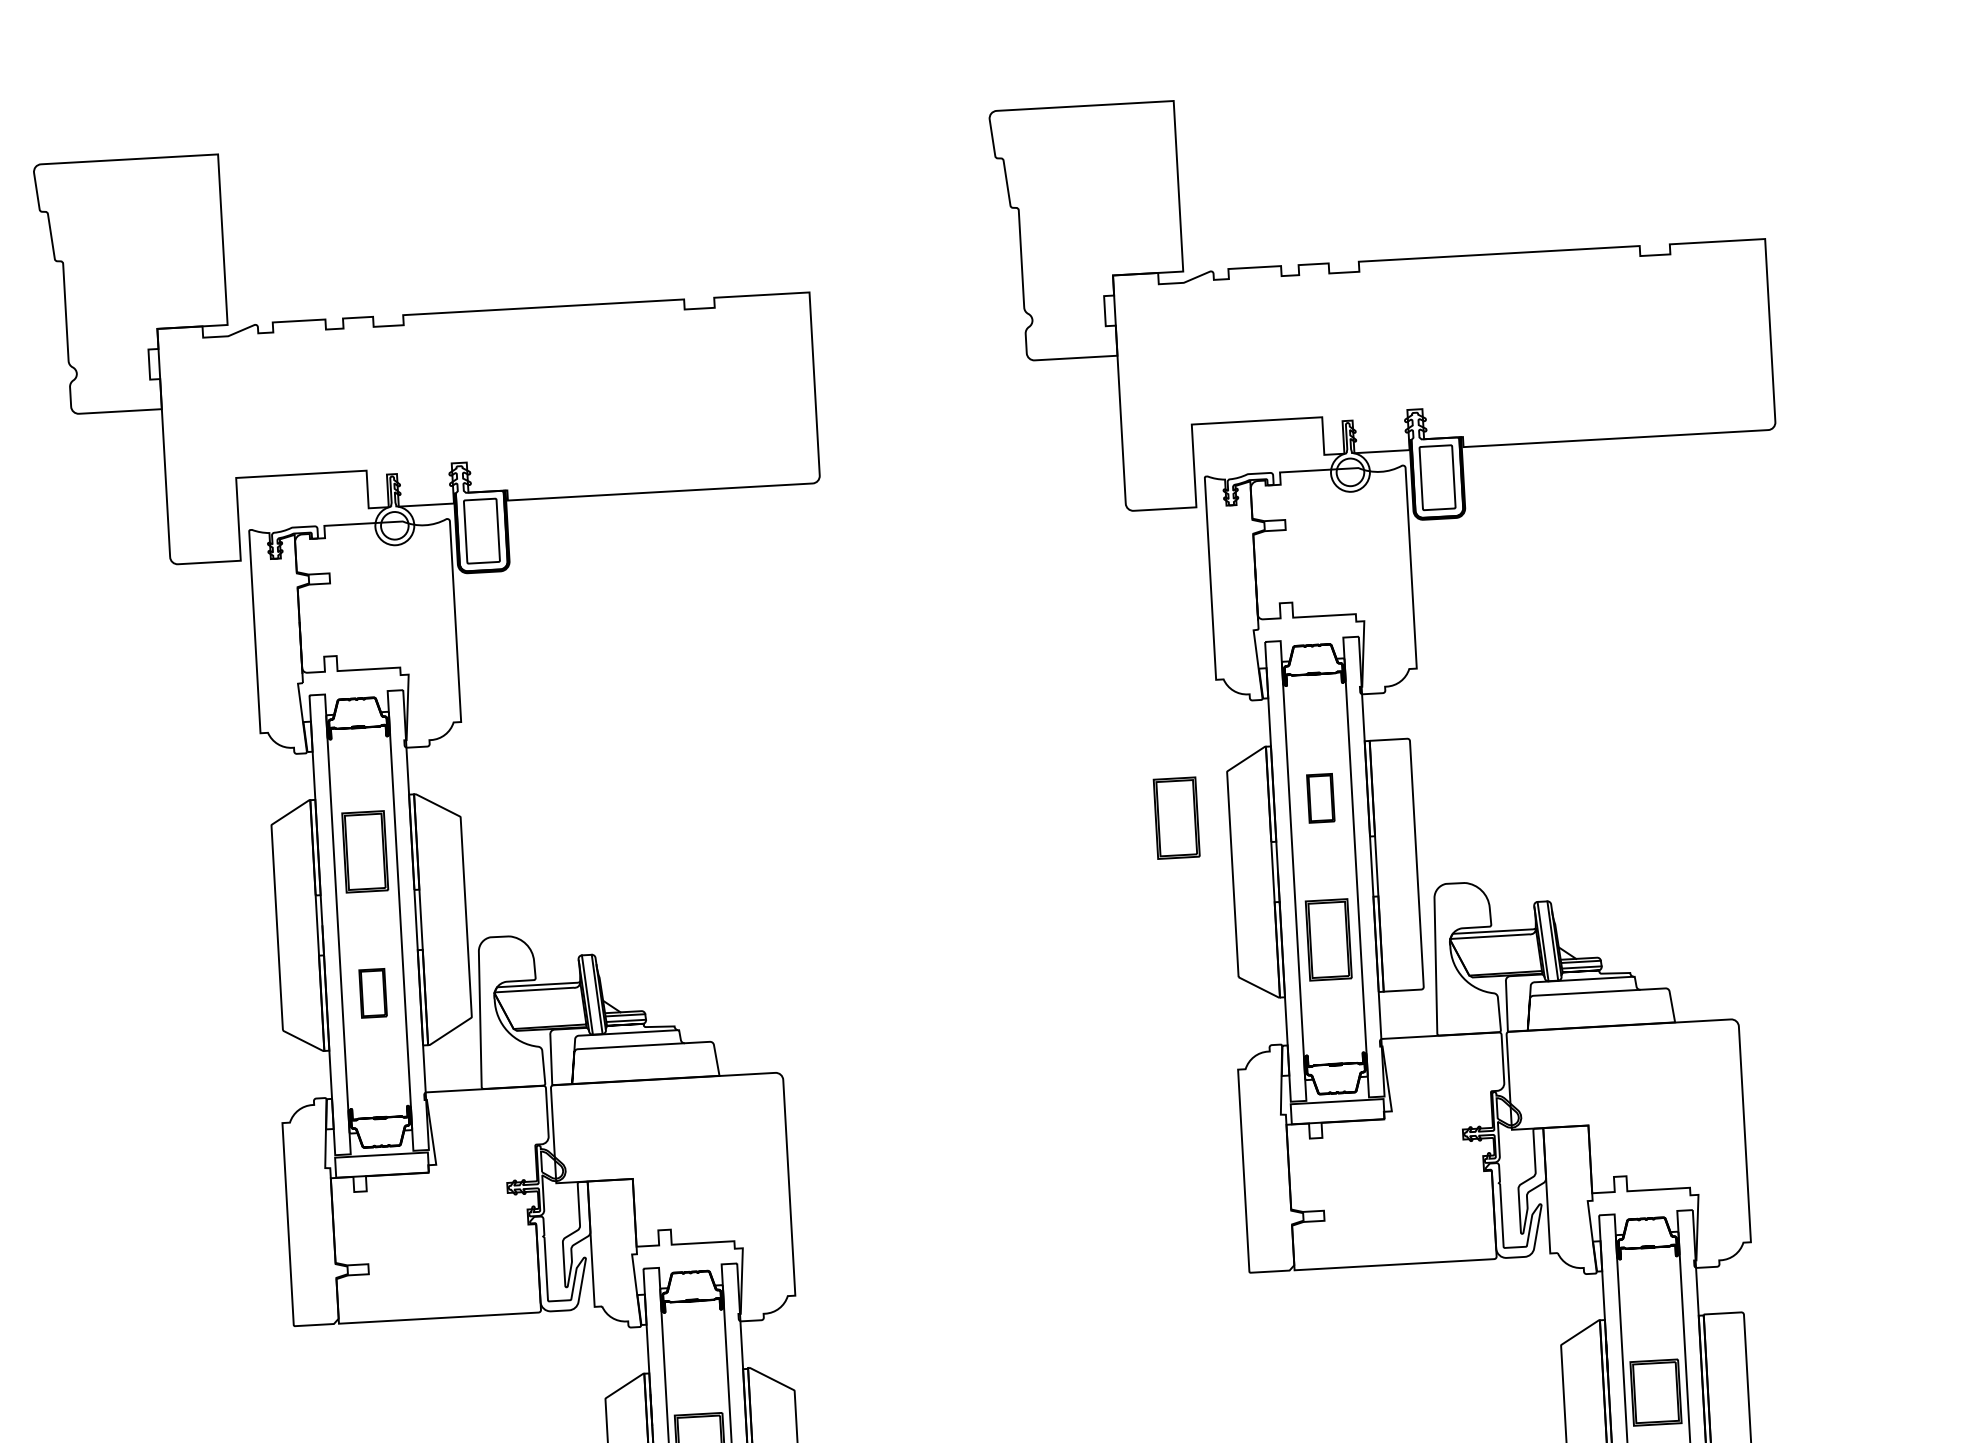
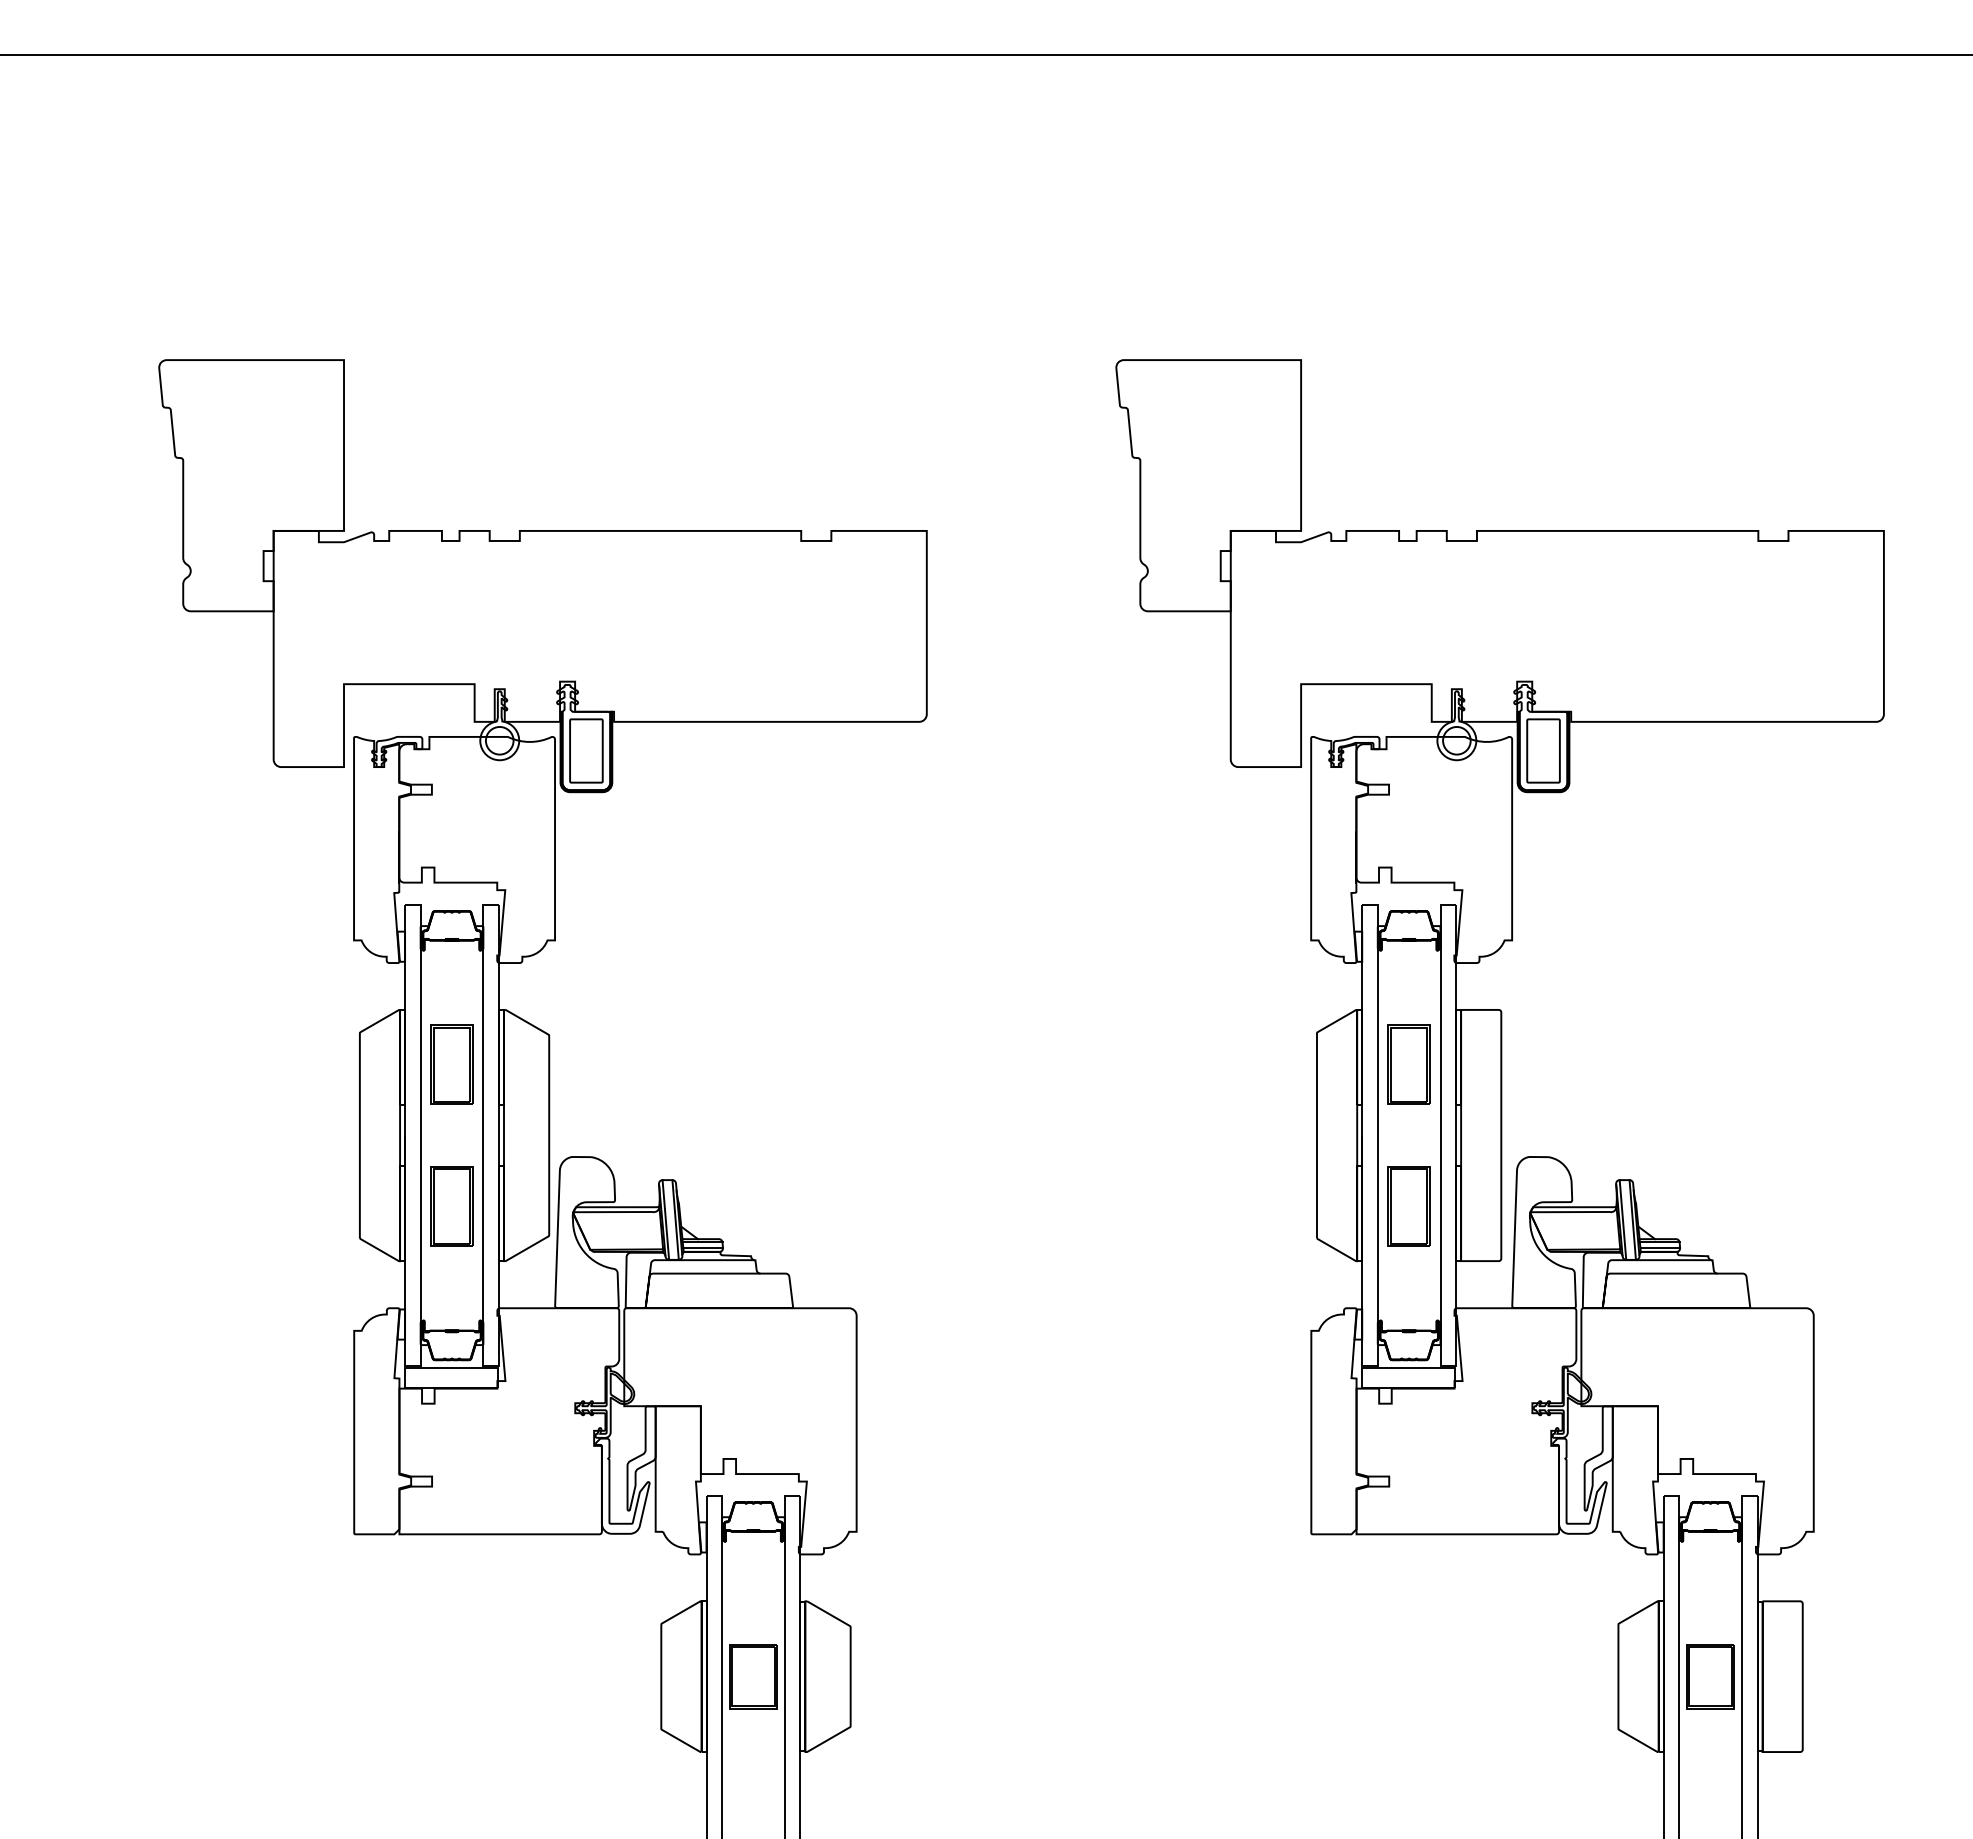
part: (1320, 798) -> (1408, 1064), size x1.67
part: (1176, 818) -> (1263, 1076), removed
part: (372, 993) -> (451, 1206), size x1.67

